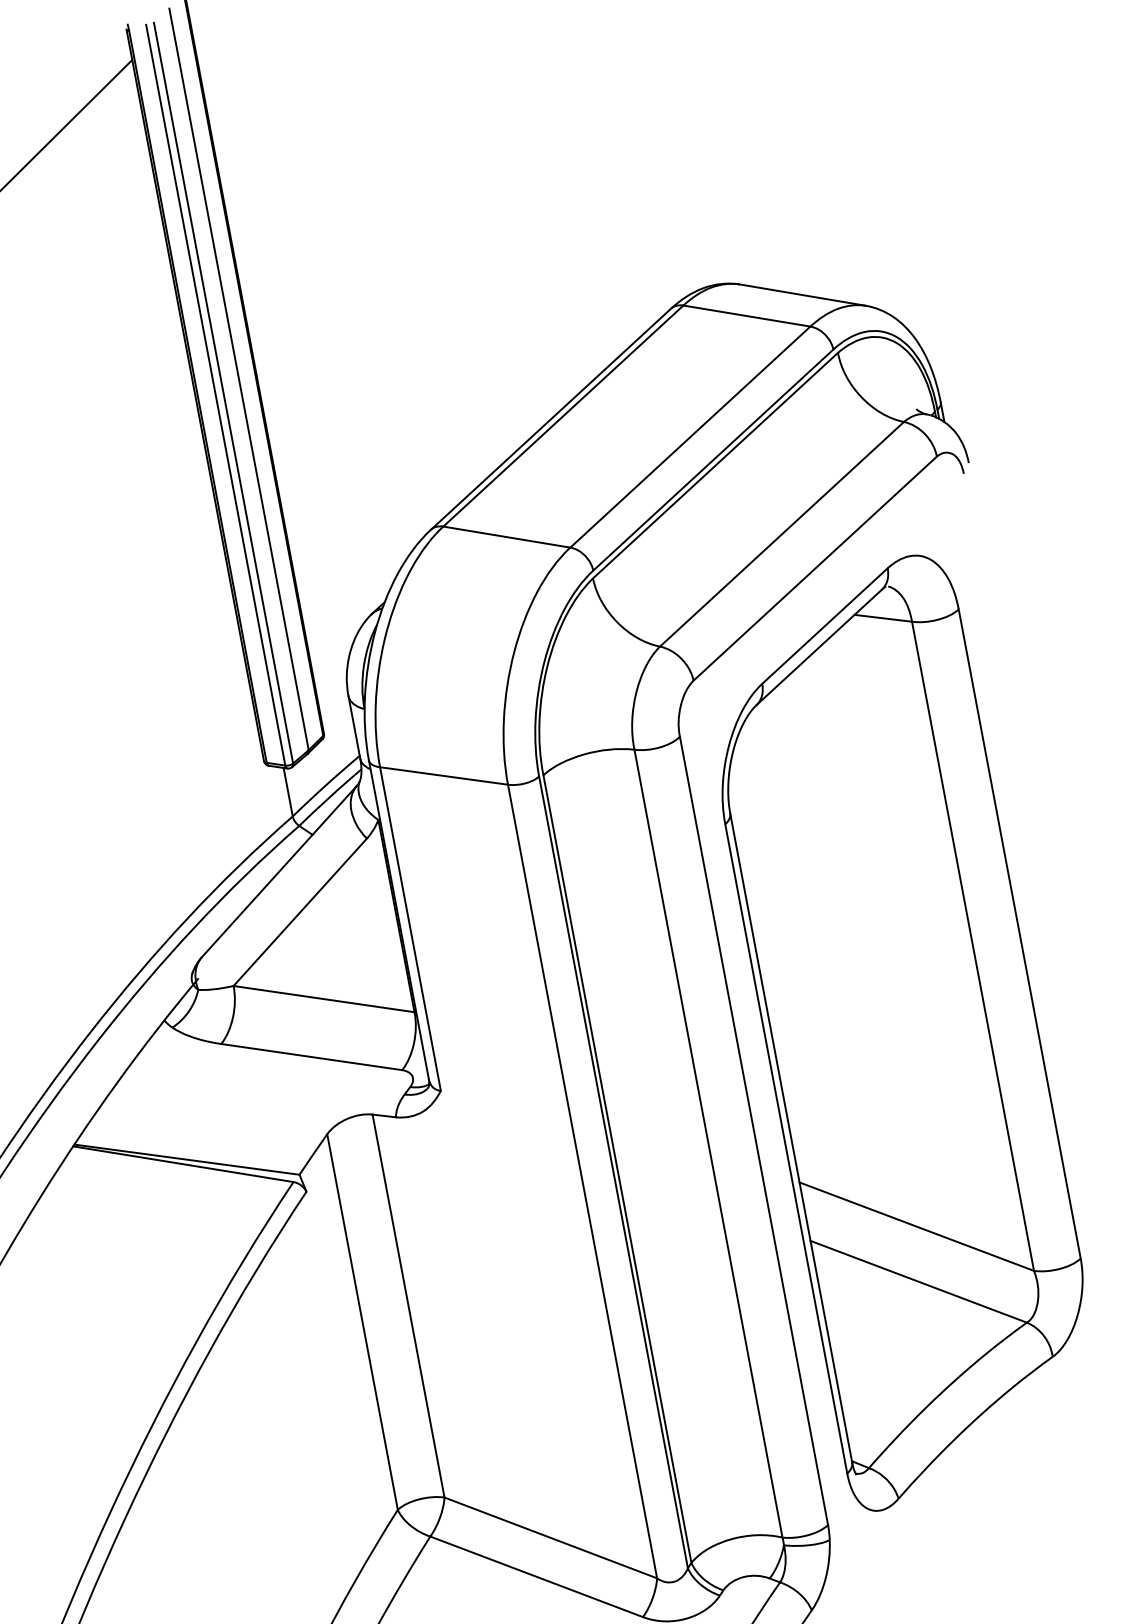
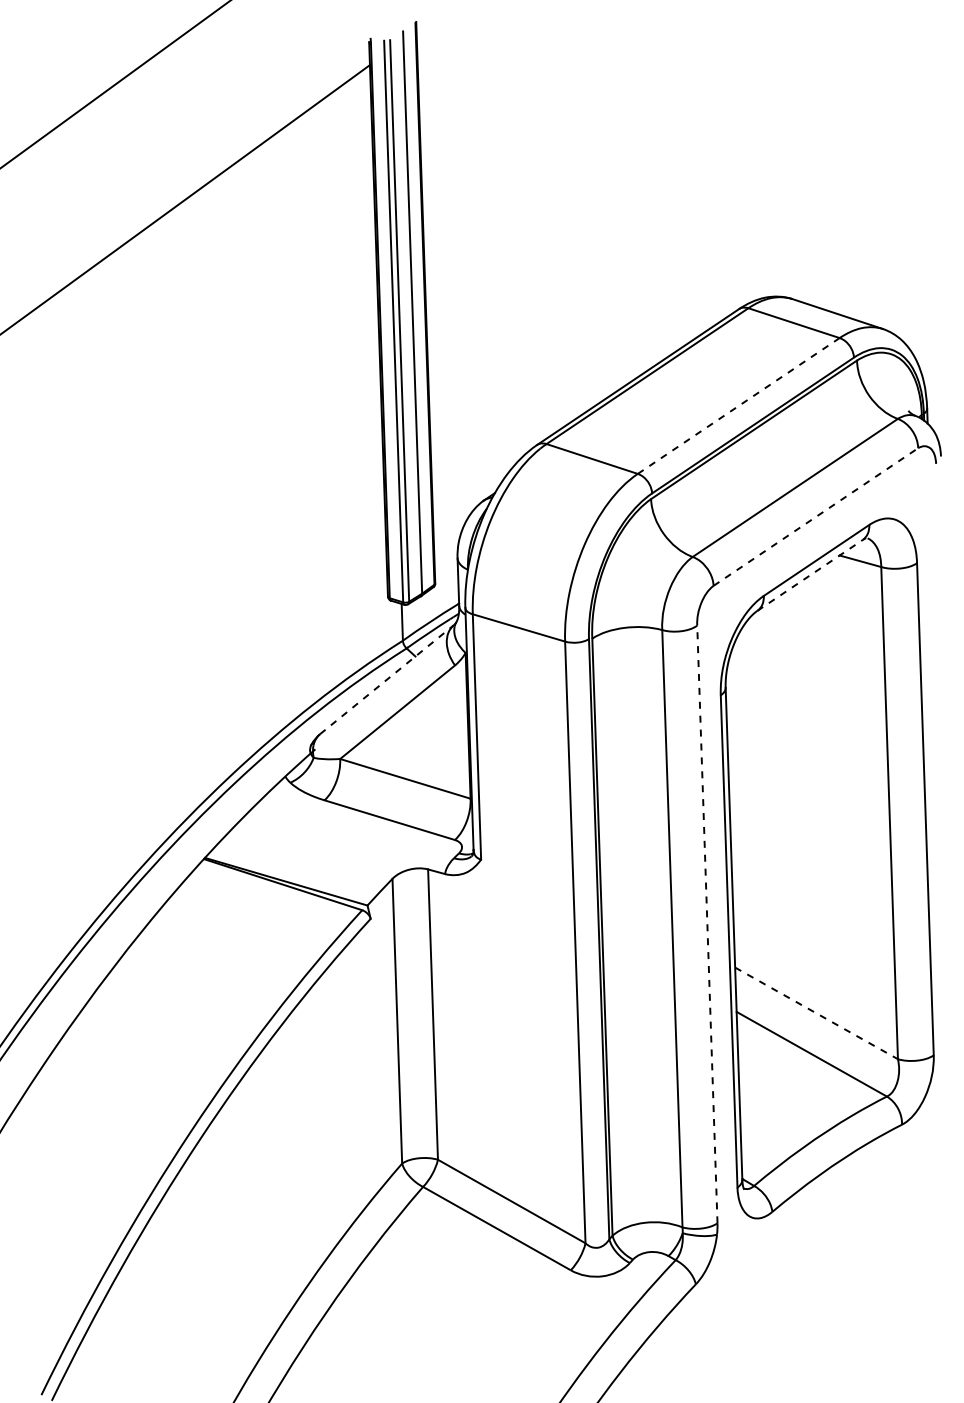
line: (689, 436) -> (738, 405), solid -> dashed
line: (815, 567) -> (816, 516), solid -> dashed
line: (819, 647) -> (810, 575), solid -> dashed
line: (280, 871) -> (387, 679), solid -> dashed
line: (754, 1130) -> (707, 924), solid -> dashed
line: (916, 1226) -> (816, 1013), solid -> dashed

